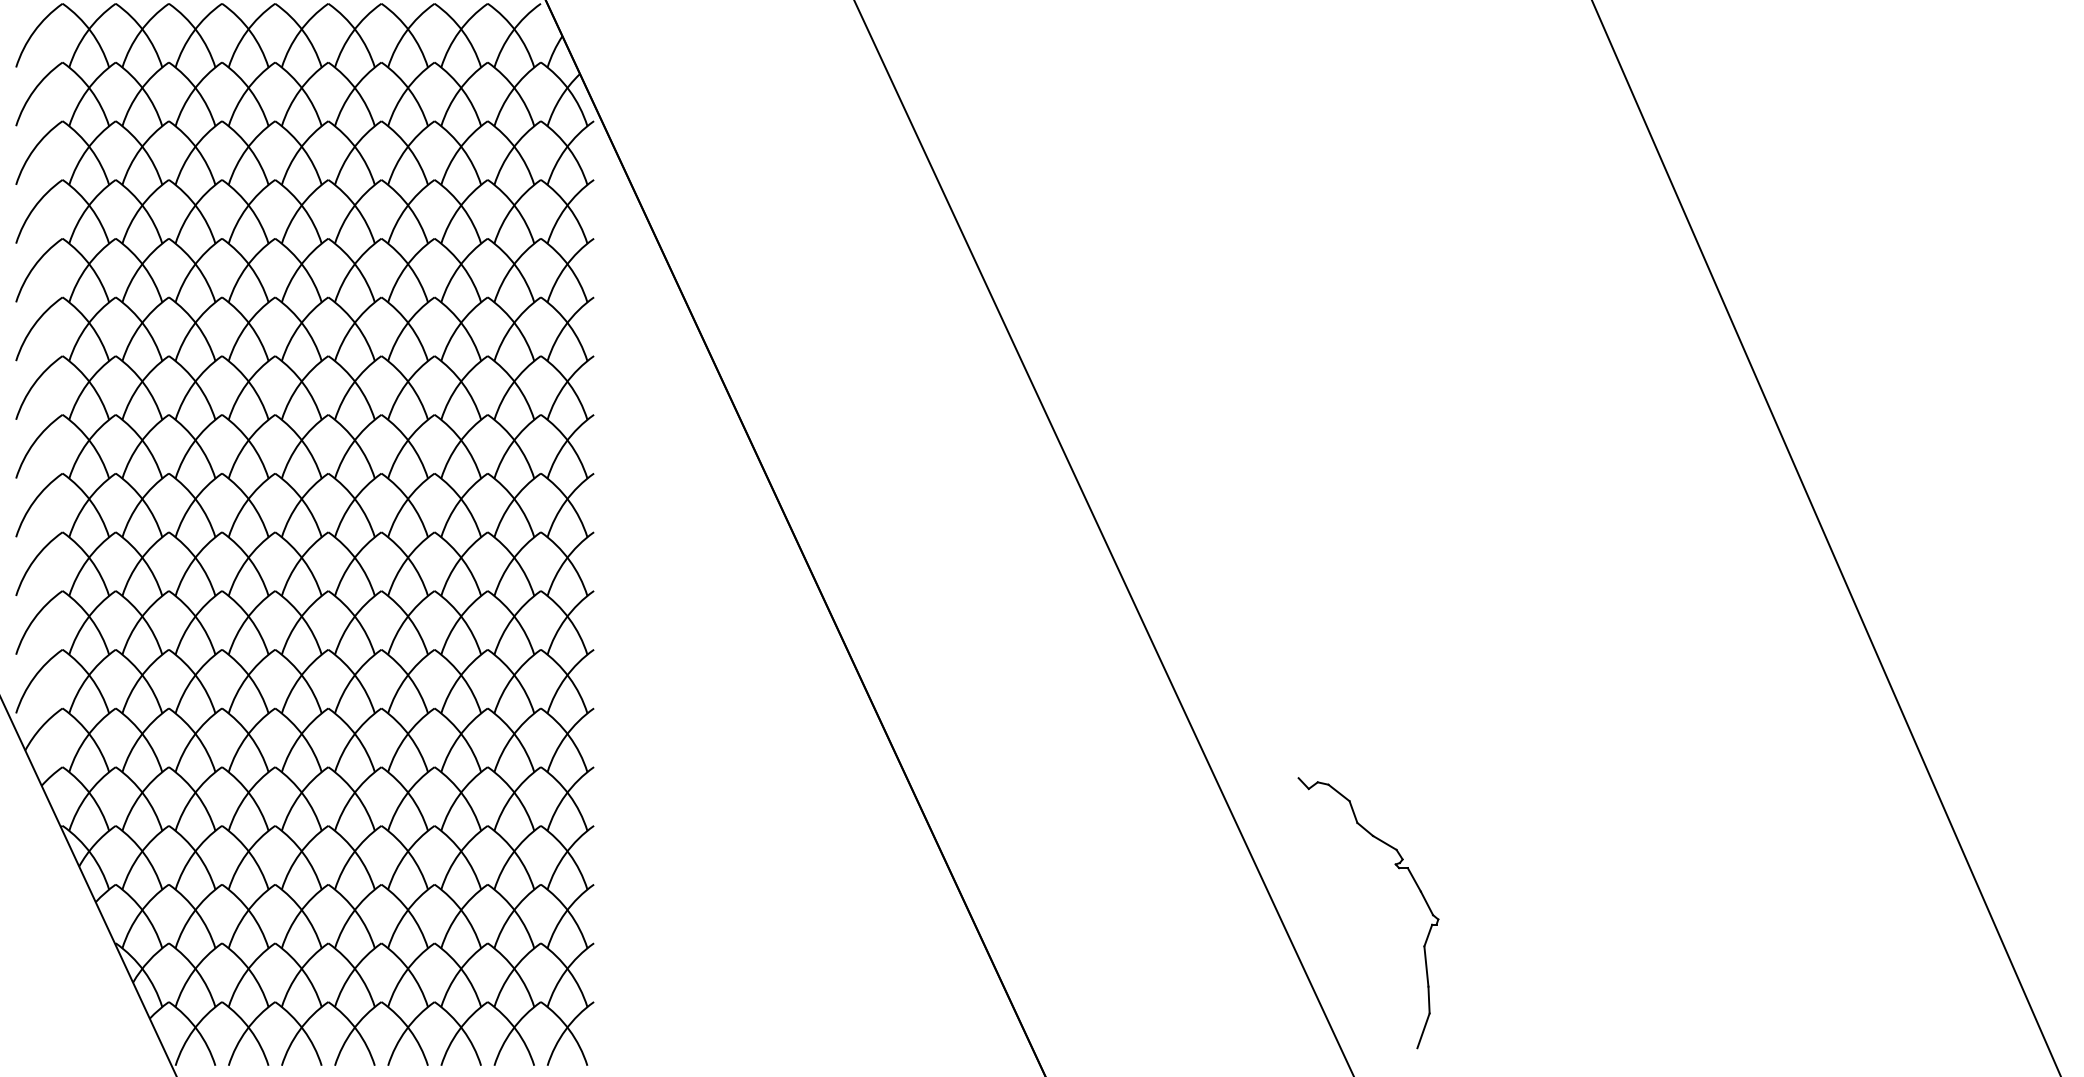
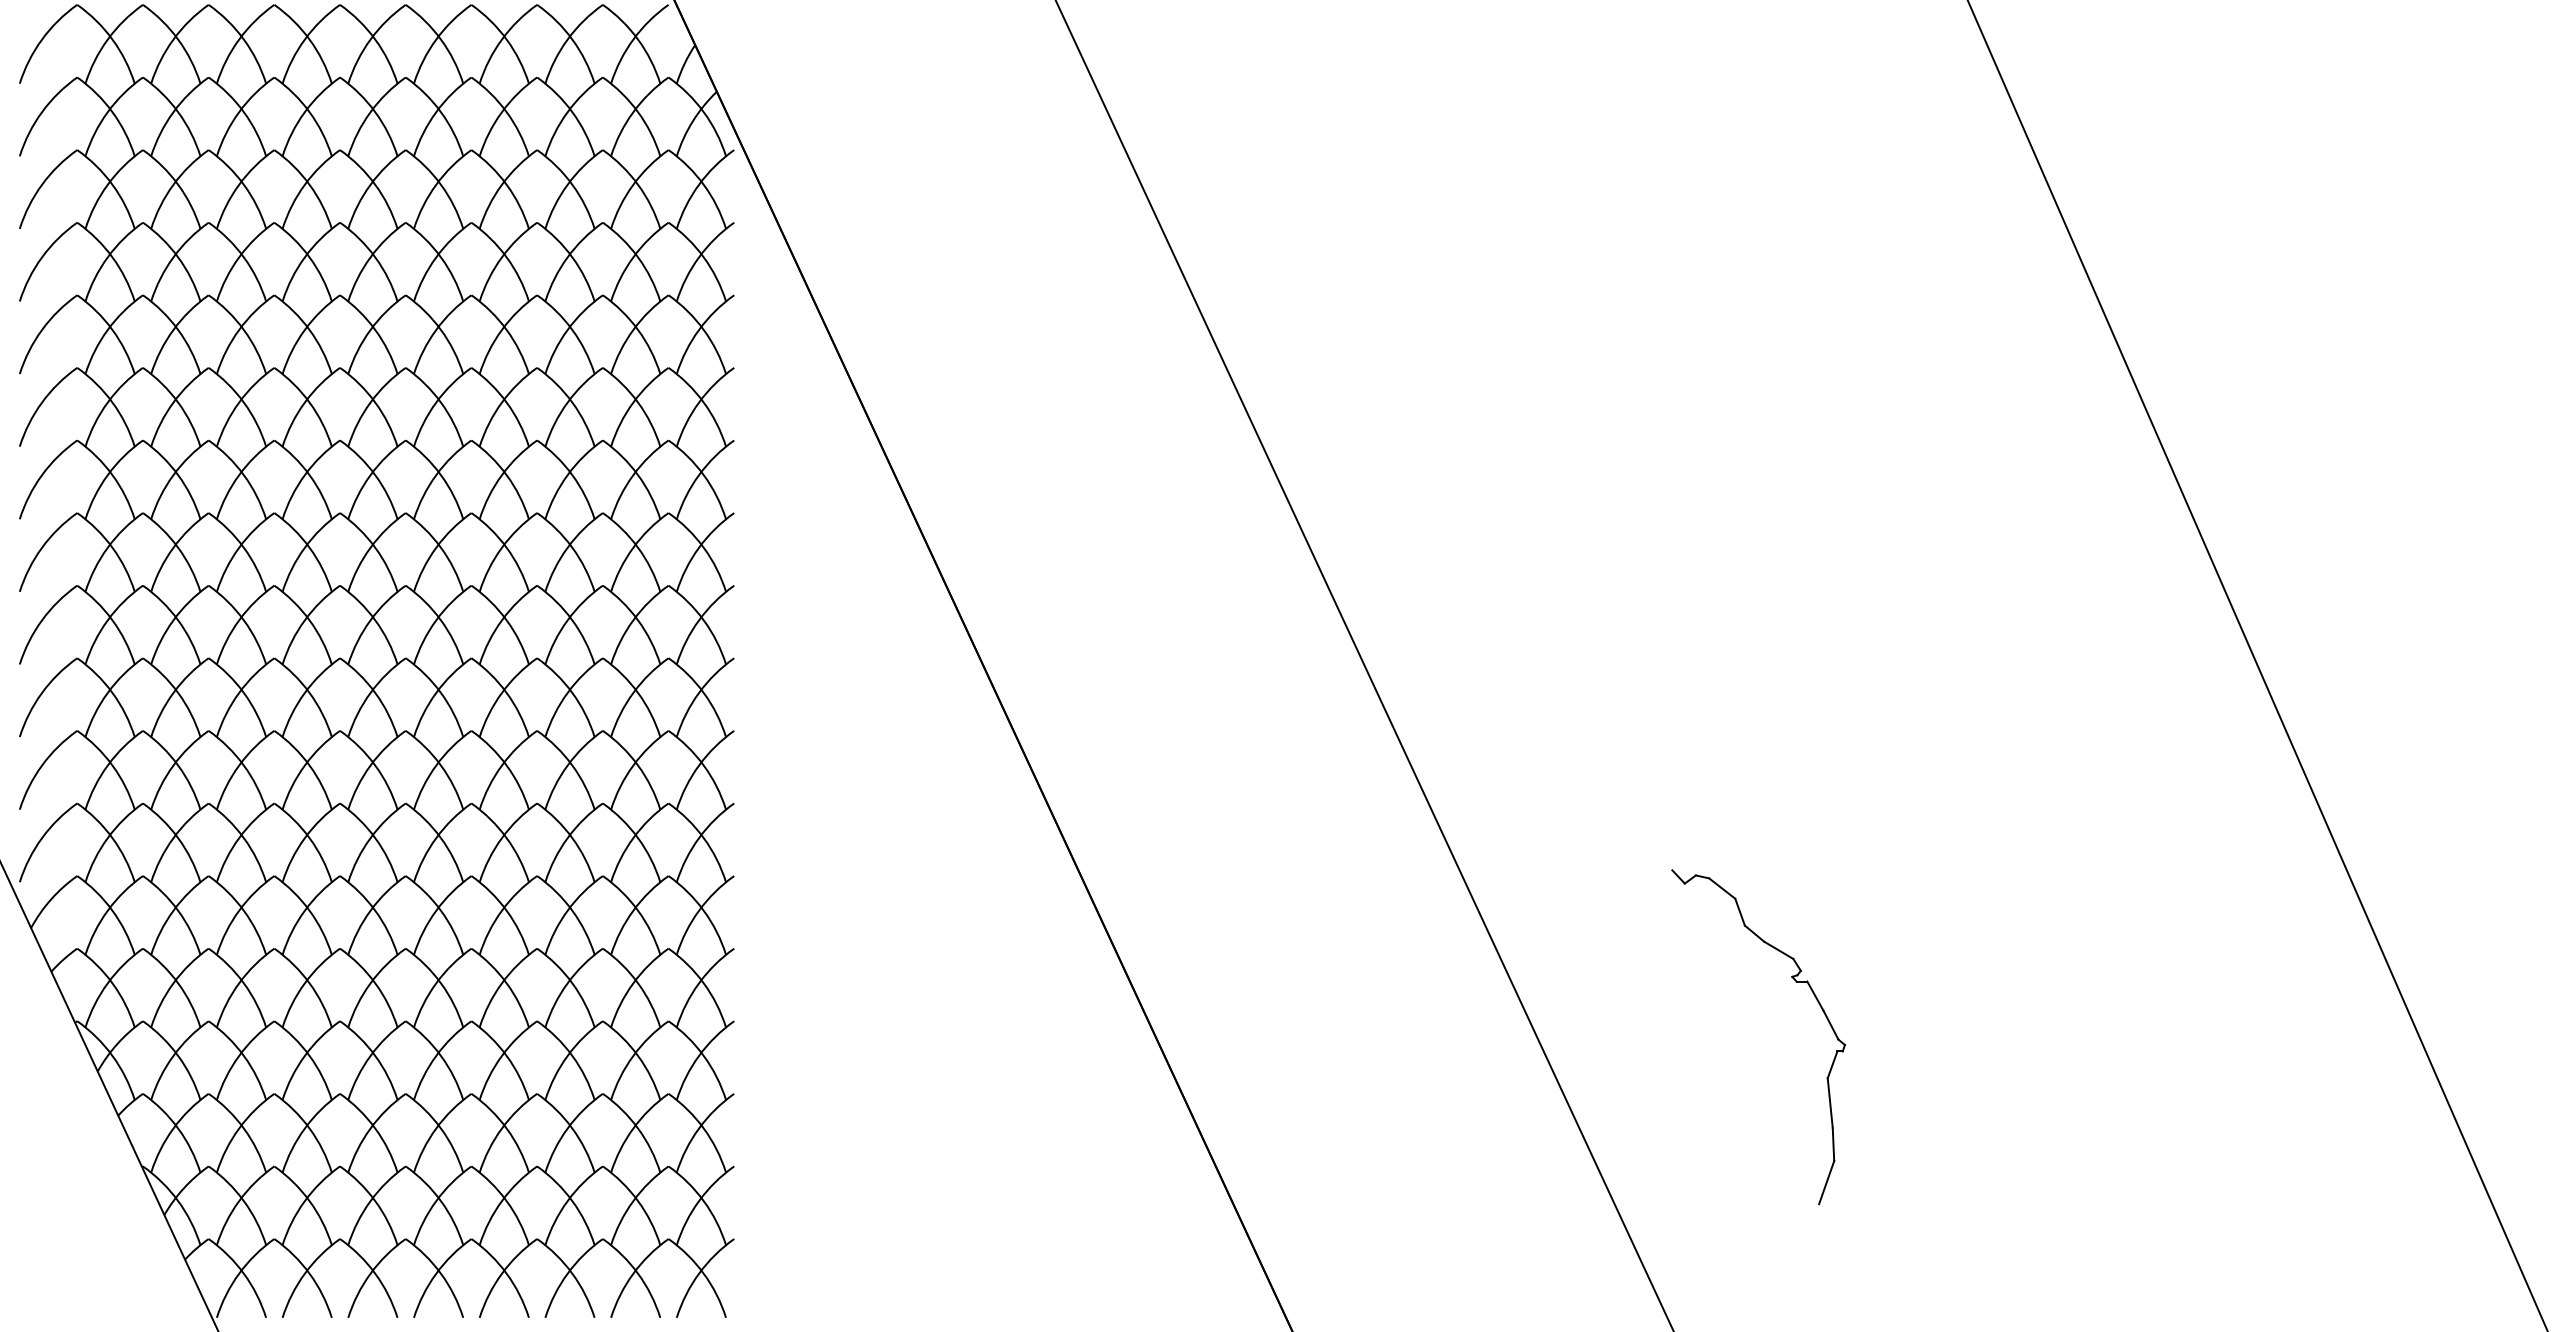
part: (1399, 868) -> (1796, 982), moved

